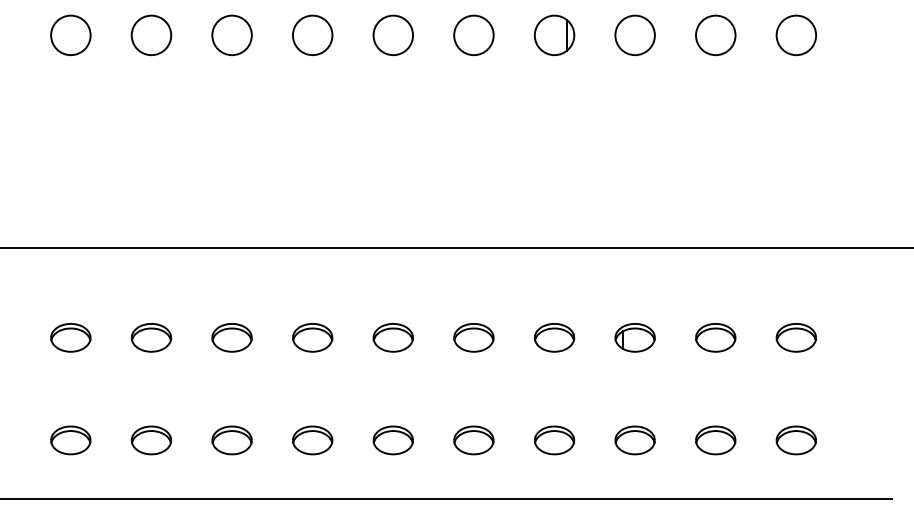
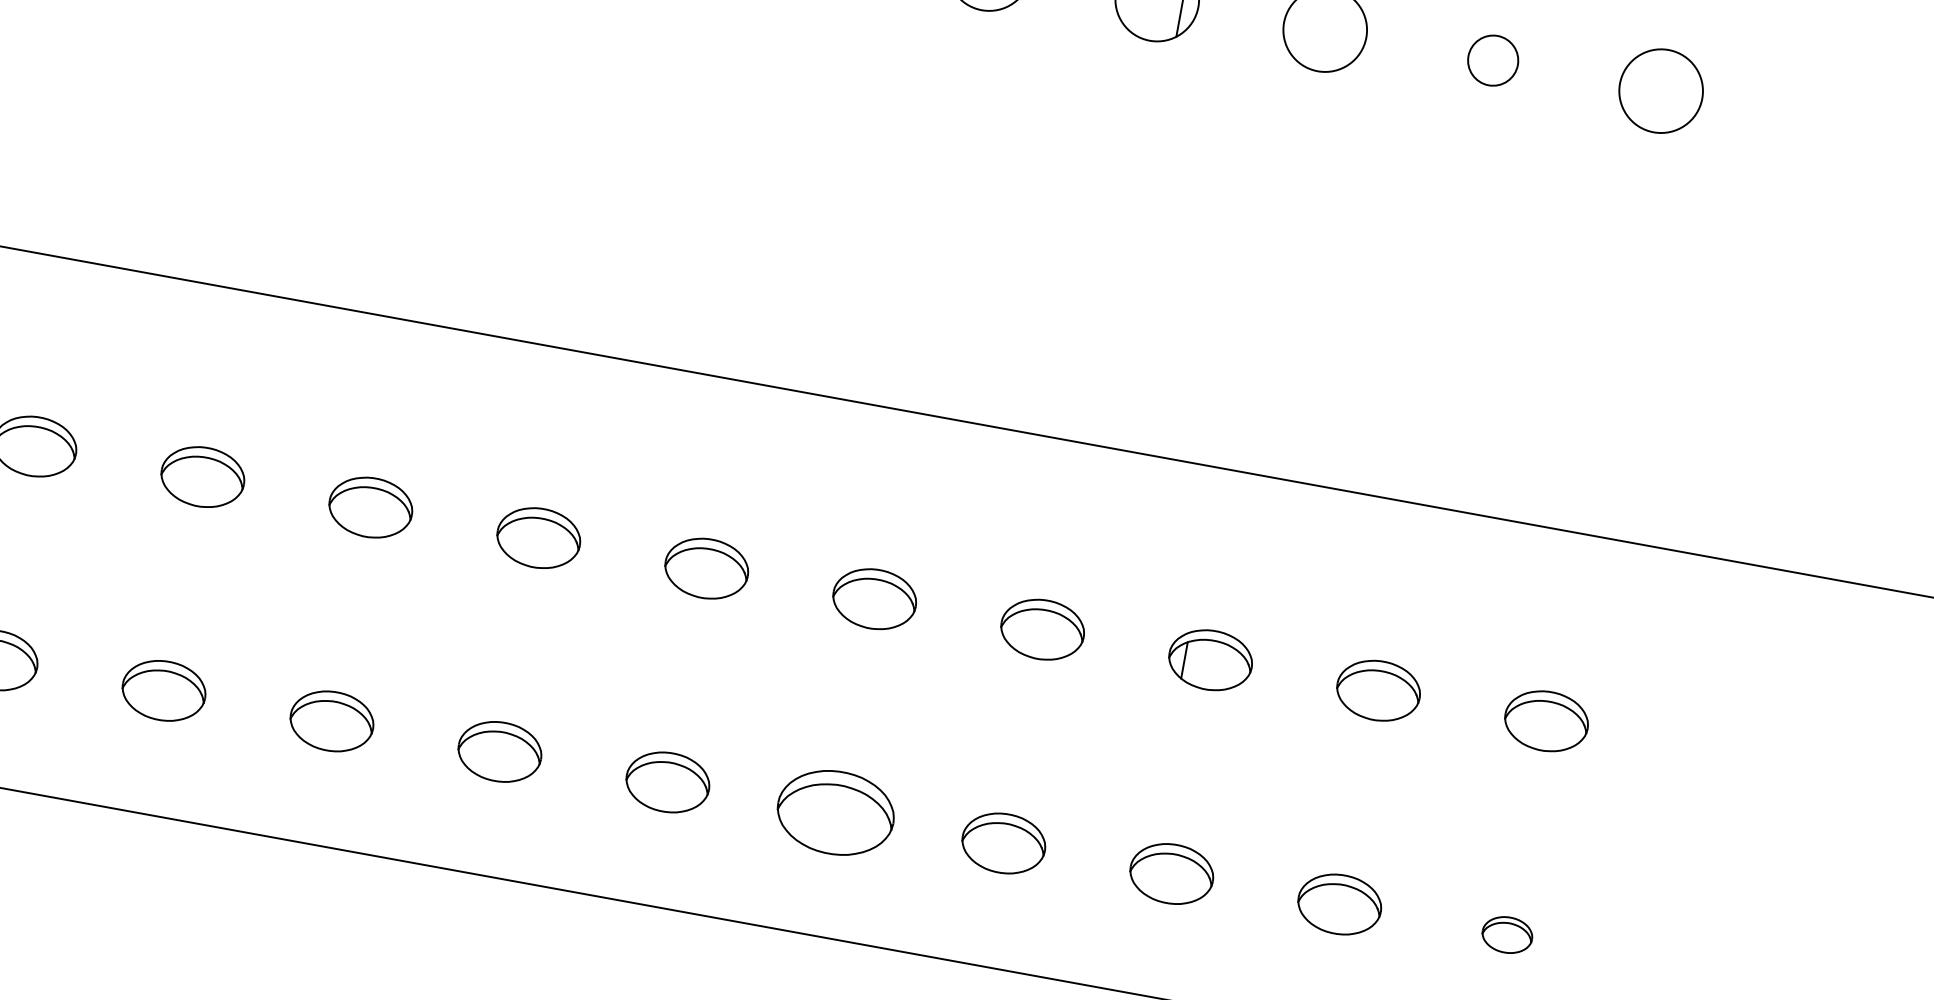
circle: (715, 35) -> (1492, 60), size x0.6
part: (473, 440) -> (835, 812), size x1.4
part: (795, 440) -> (1505, 934), size x0.6

